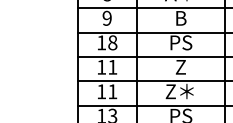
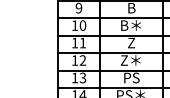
text: (112, 42) -> (82, 25), 18 -> 10
text: (179, 42) -> (130, 25), PS -> B＊
text: (112, 91) -> (82, 60), 11 -> 12

